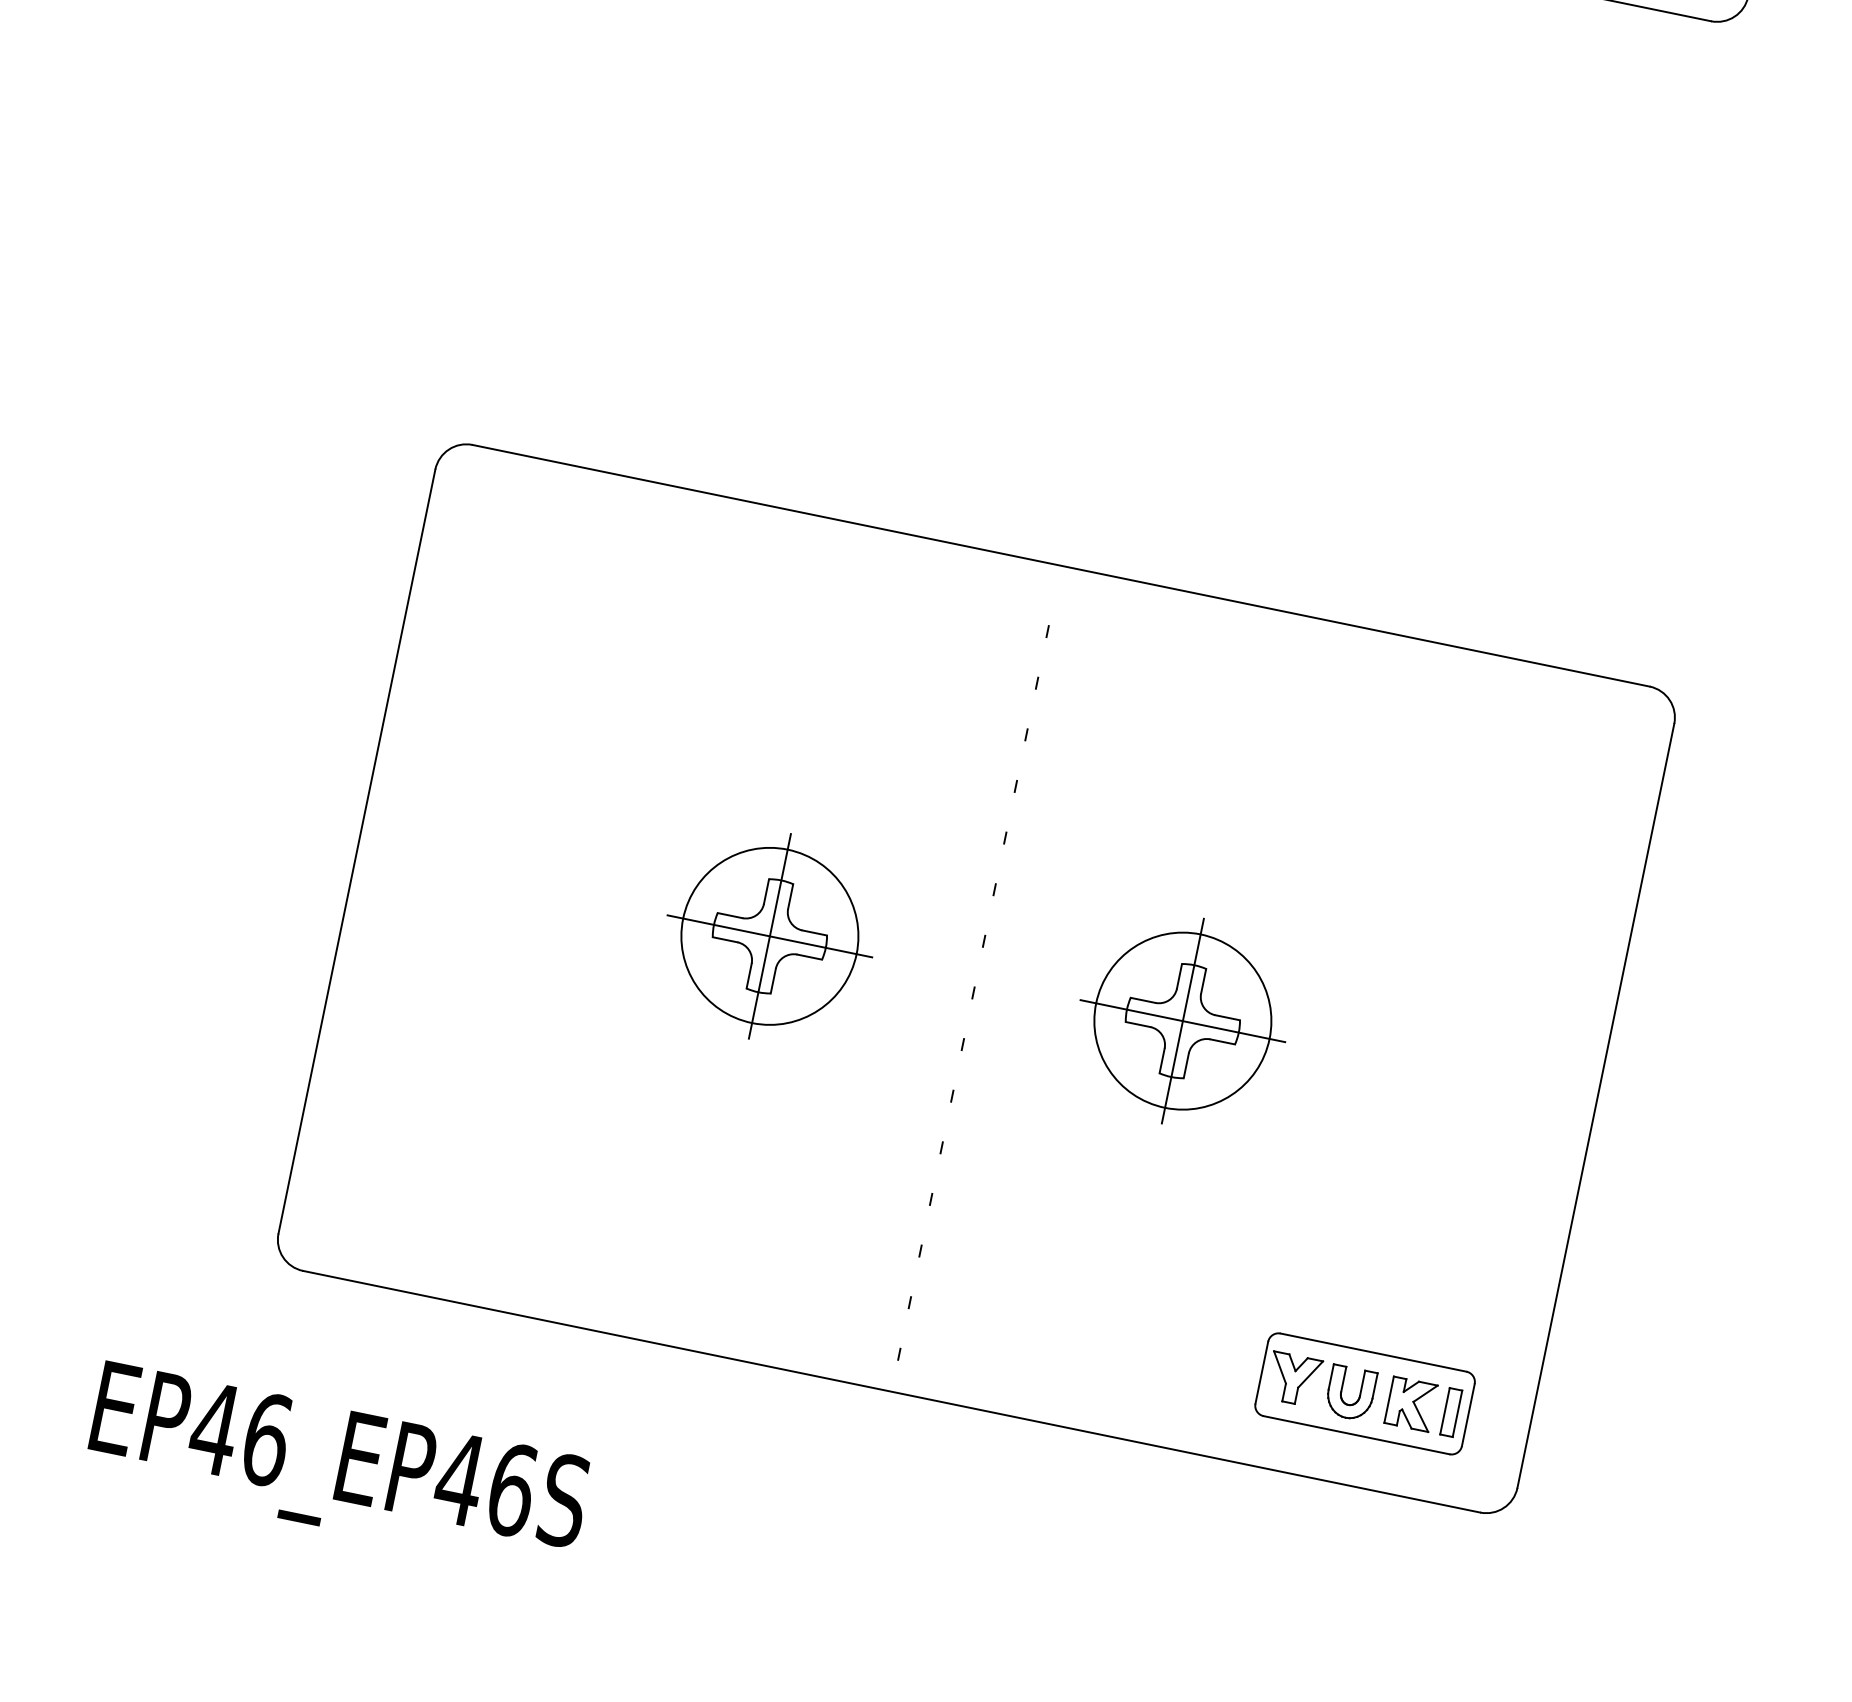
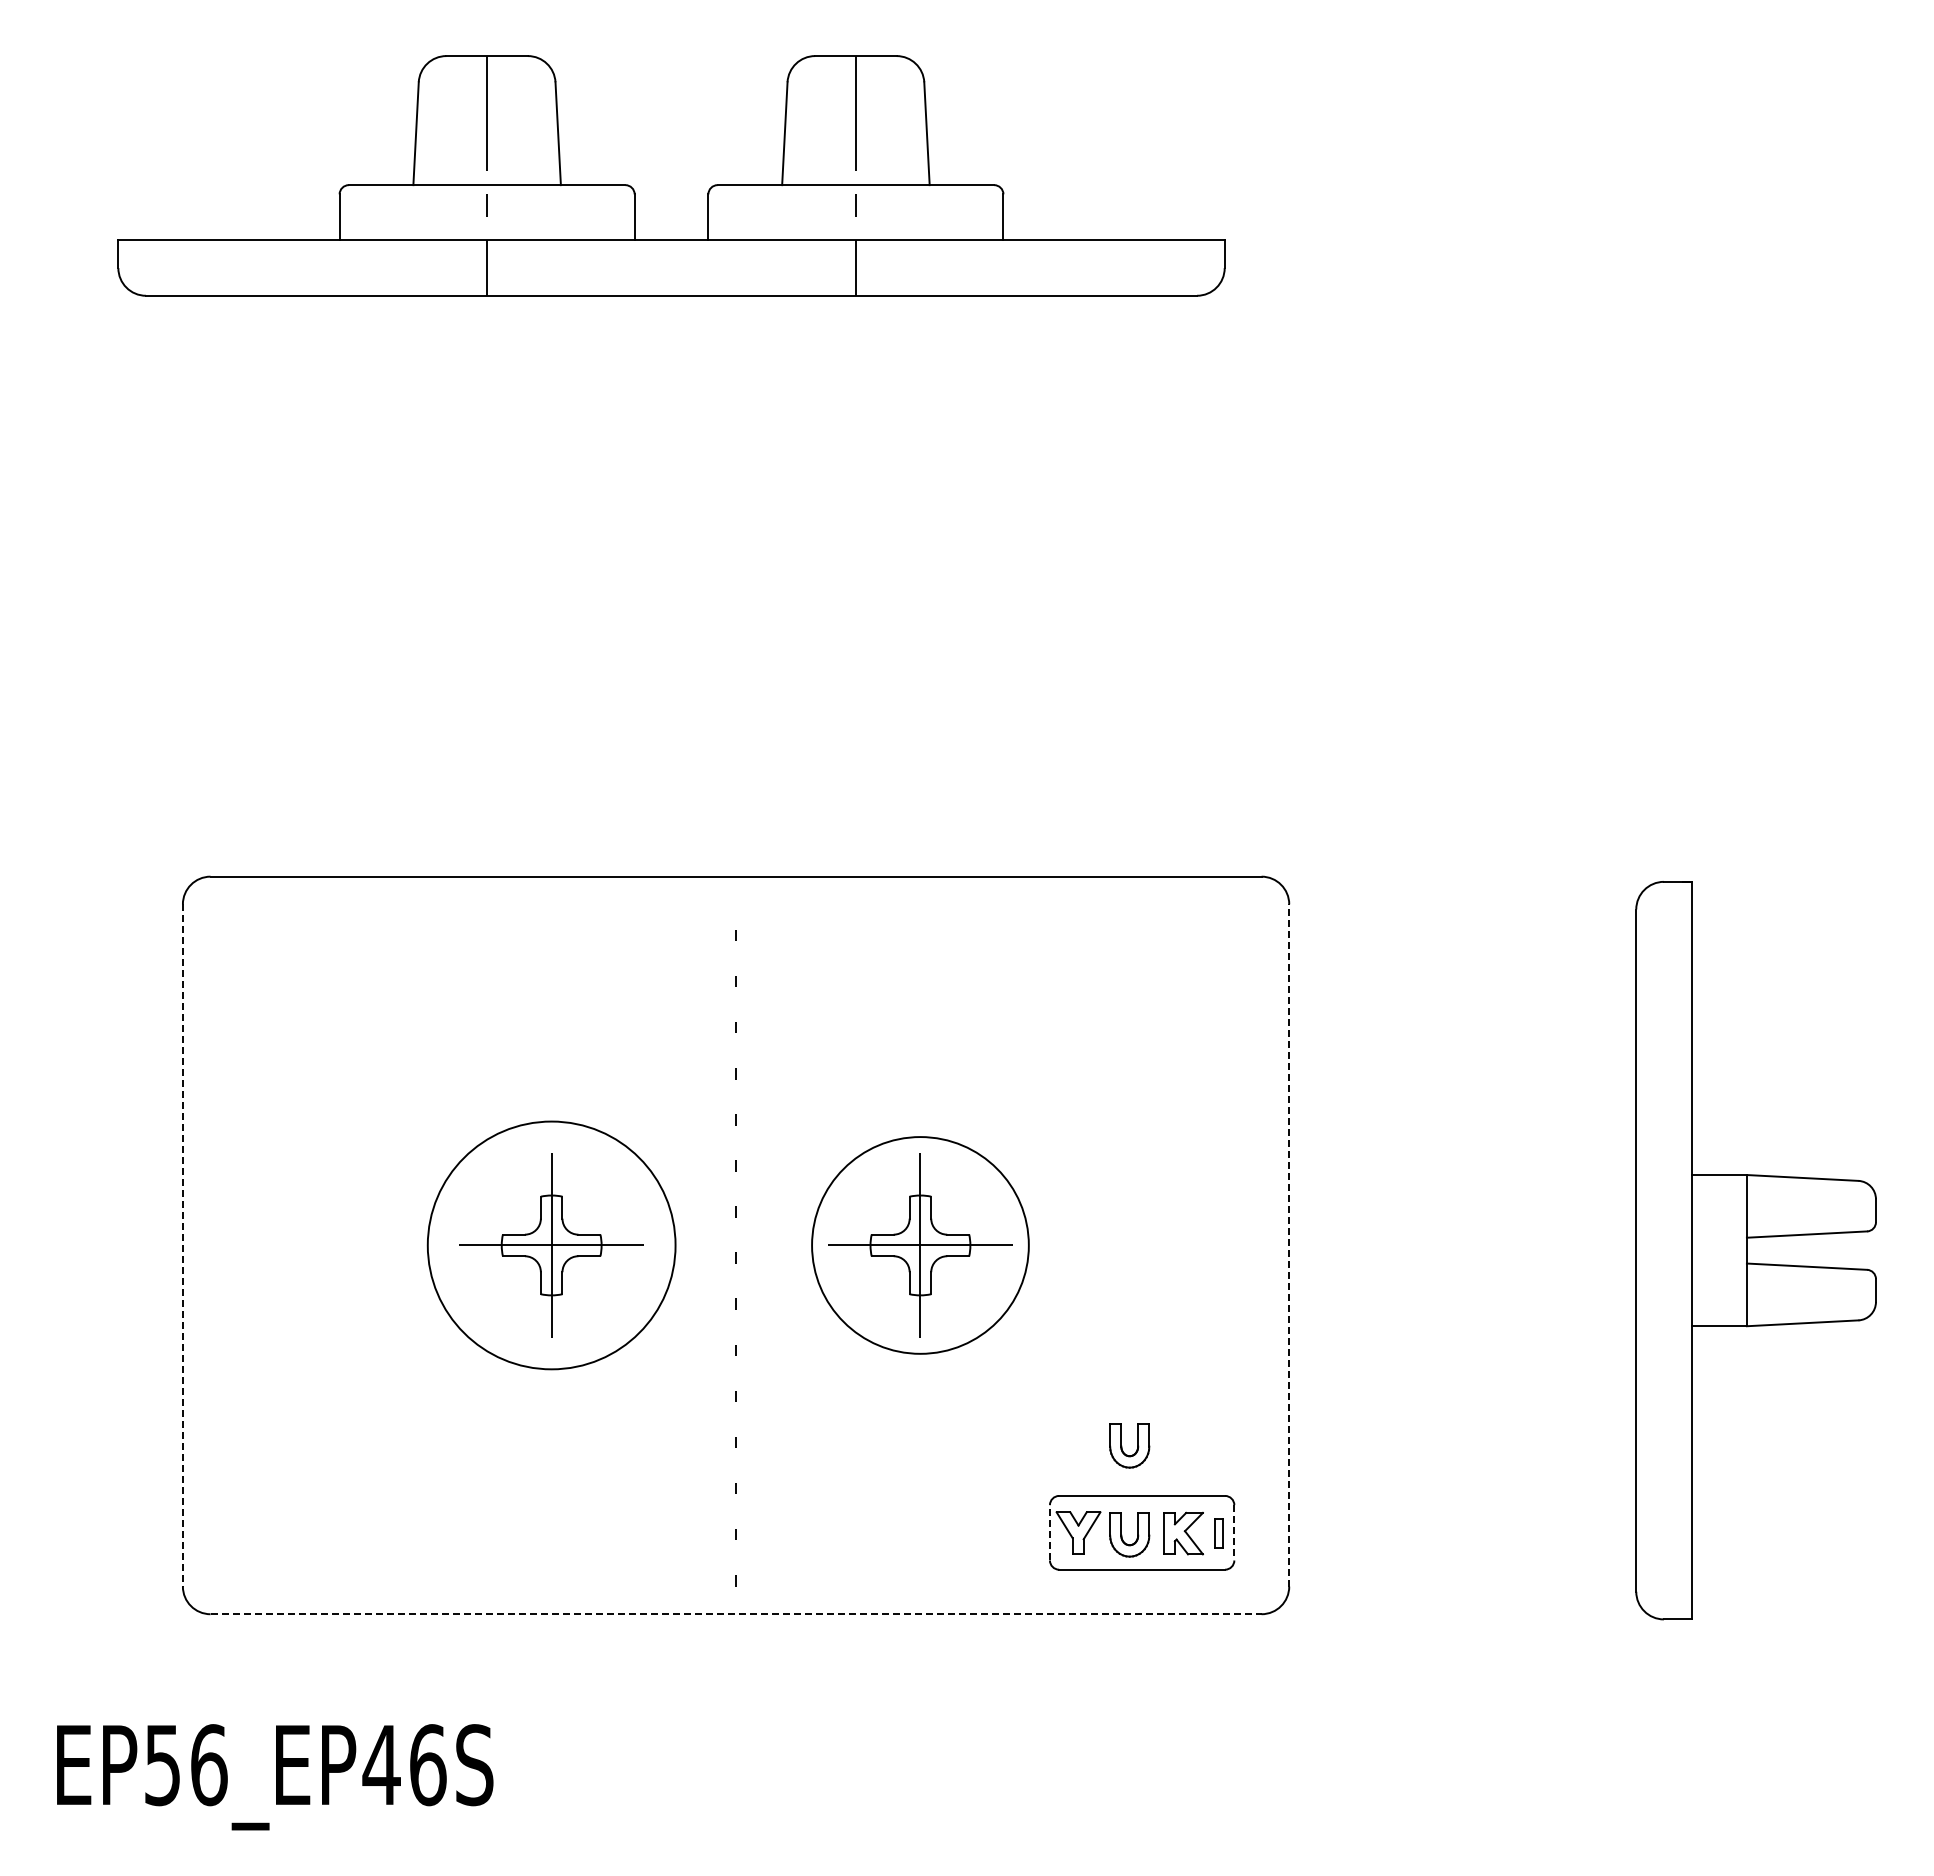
line: (356, 851) -> (182, 1245), solid -> dashed
circle: (769, 936) -> (551, 1245), size x1.6
circle: (1182, 1021) -> (920, 1245), size x1.4
line: (1596, 1104) -> (1289, 1244), solid -> dashed
part: (1362, 1292) -> (1122, 1446), added
line: (1261, 1372) -> (1049, 1532), solid -> dashed
line: (892, 1392) -> (736, 1614), solid -> dashed
part: (1451, 1412) -> (1219, 1533), size x0.7
line: (1468, 1414) -> (1234, 1532), solid -> dashed
text: (214, 1429) -> (162, 1765), EP46_EP46S -> EP56_EP46S

